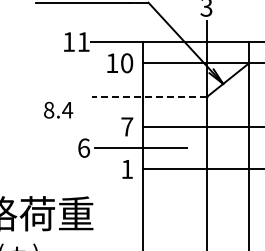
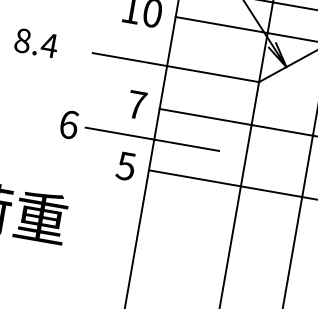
line: (149, 97) -> (176, 68), dashed -> solid
text: (58, 109) -> (36, 42), moved
text: (127, 169) -> (126, 166), 1 -> 5

